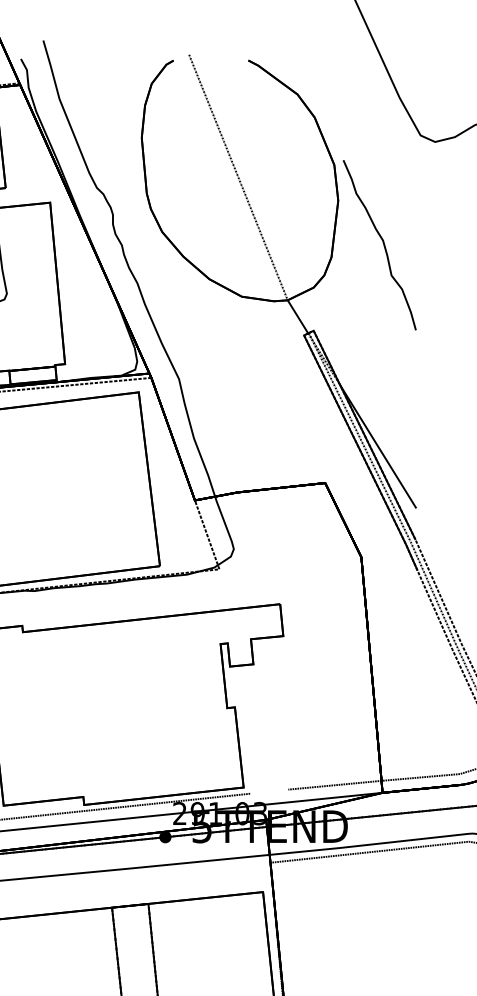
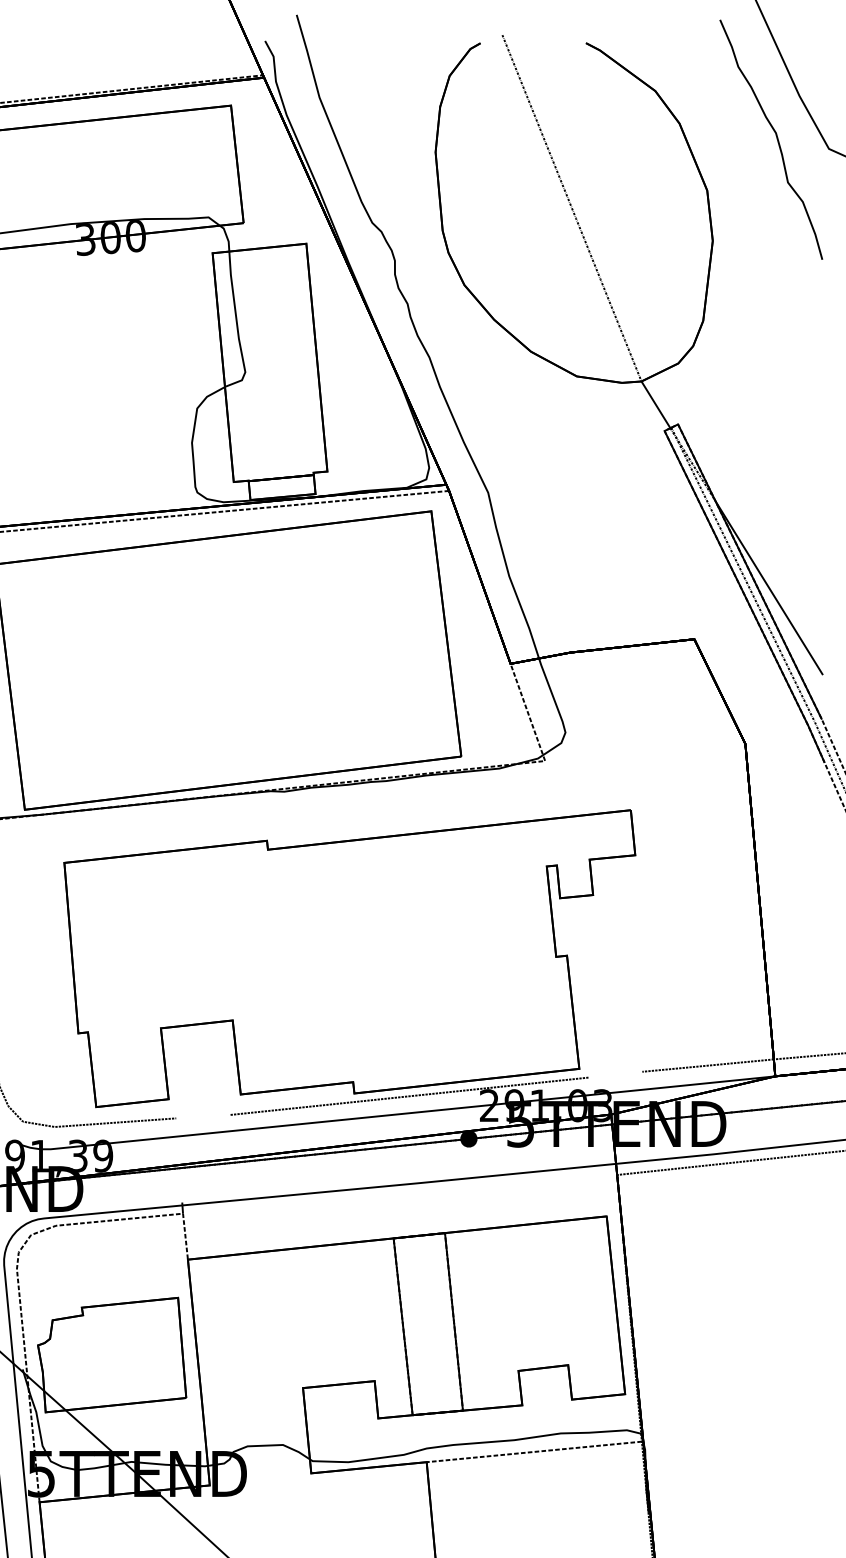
curve: (383, 245) -> (776, 139), moved

